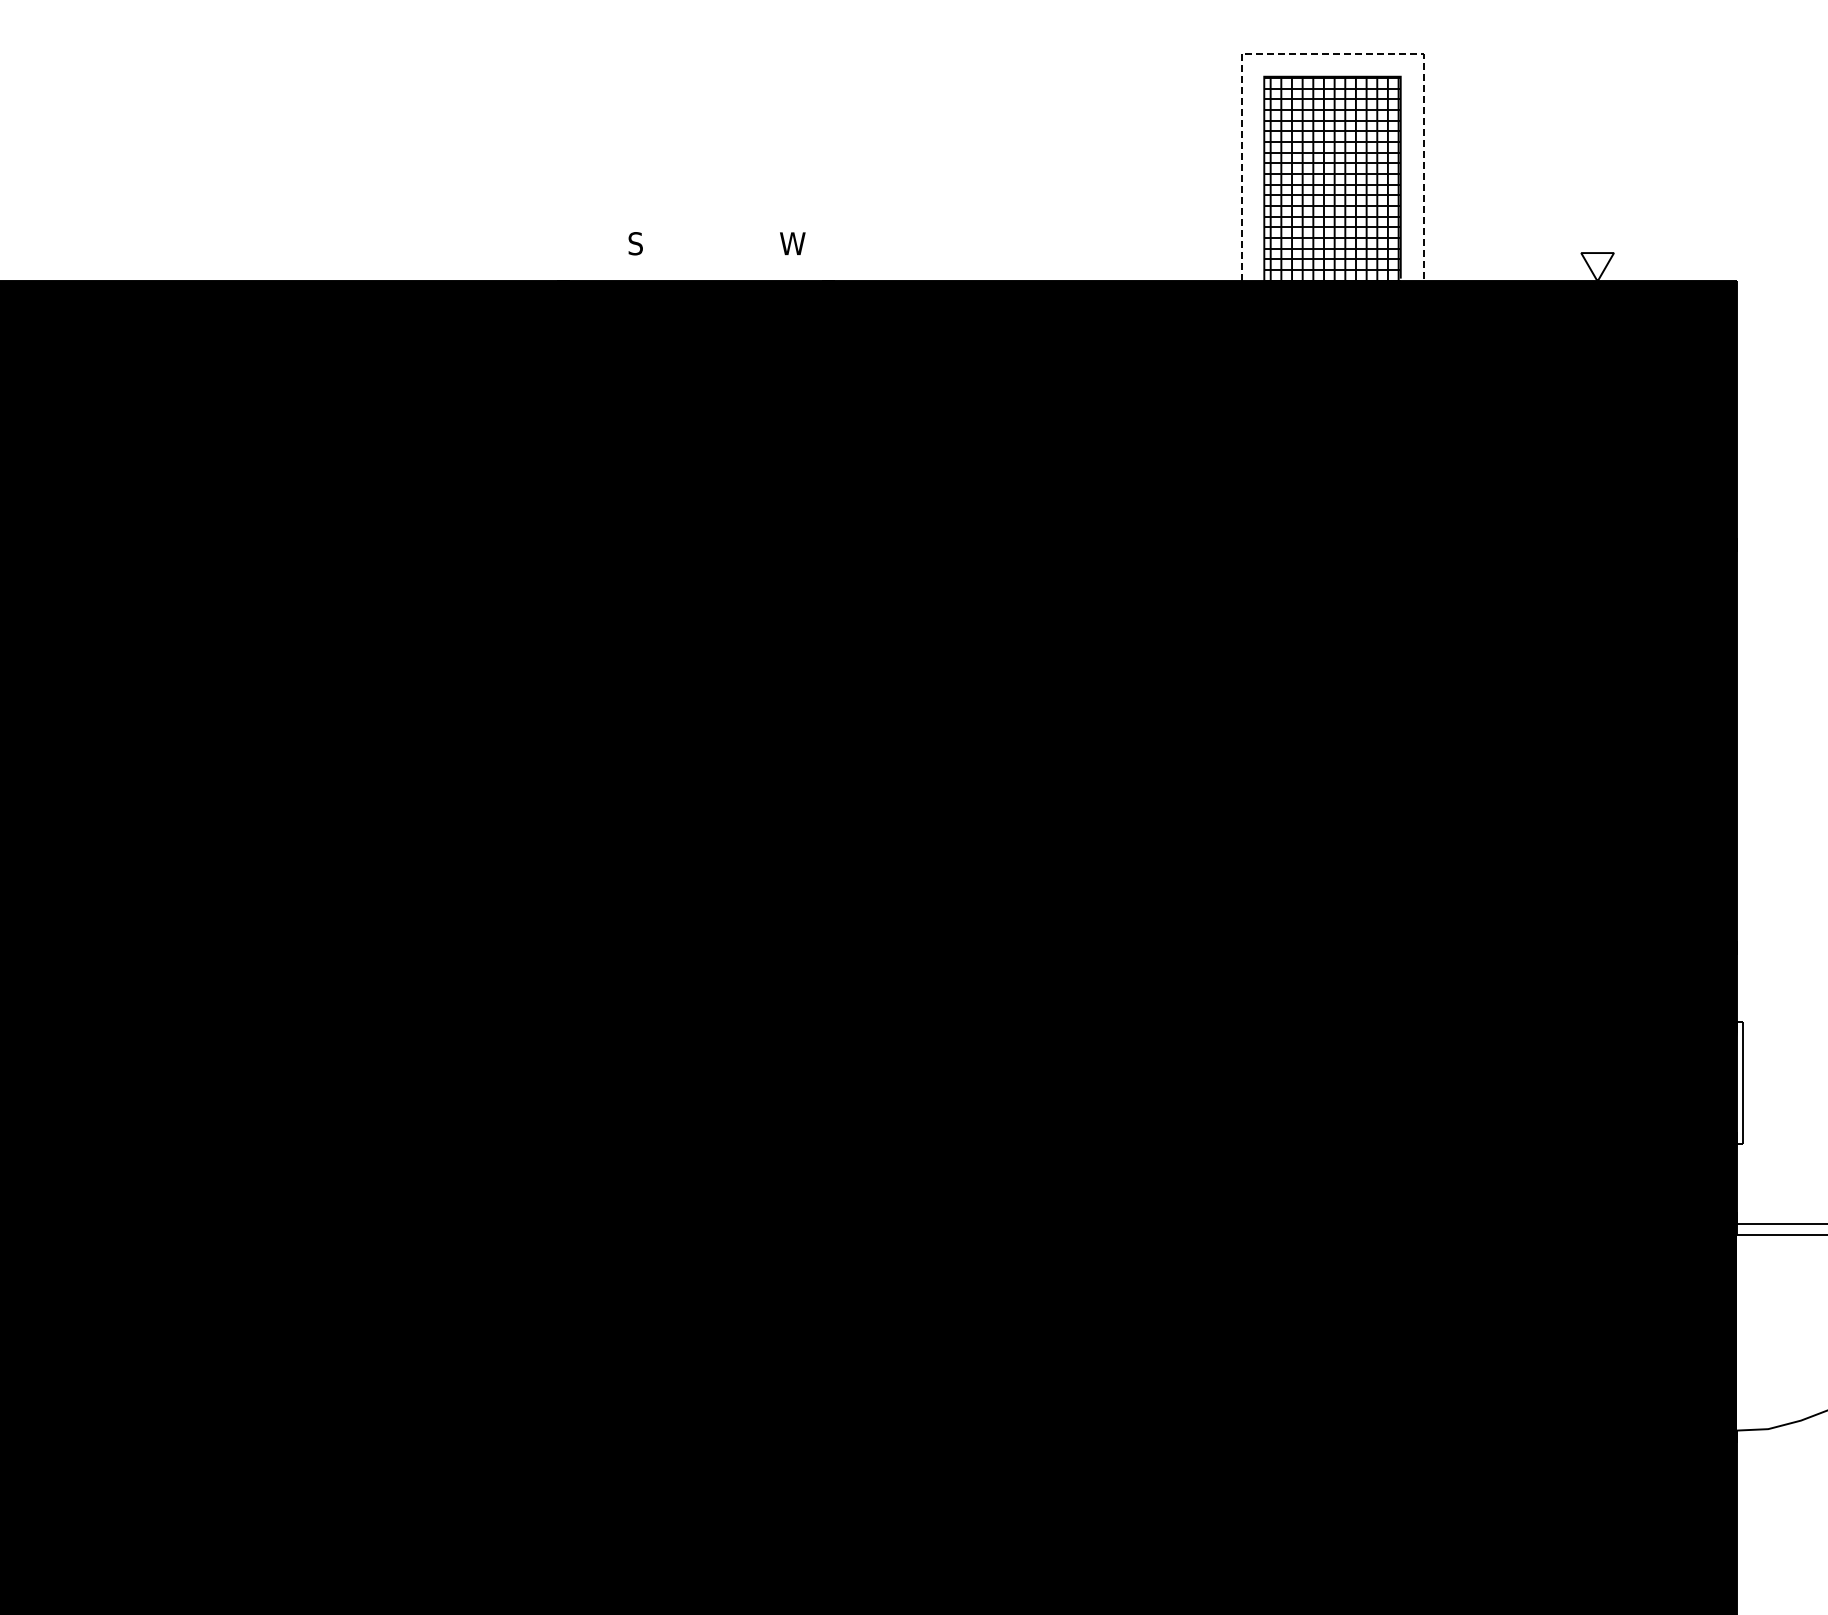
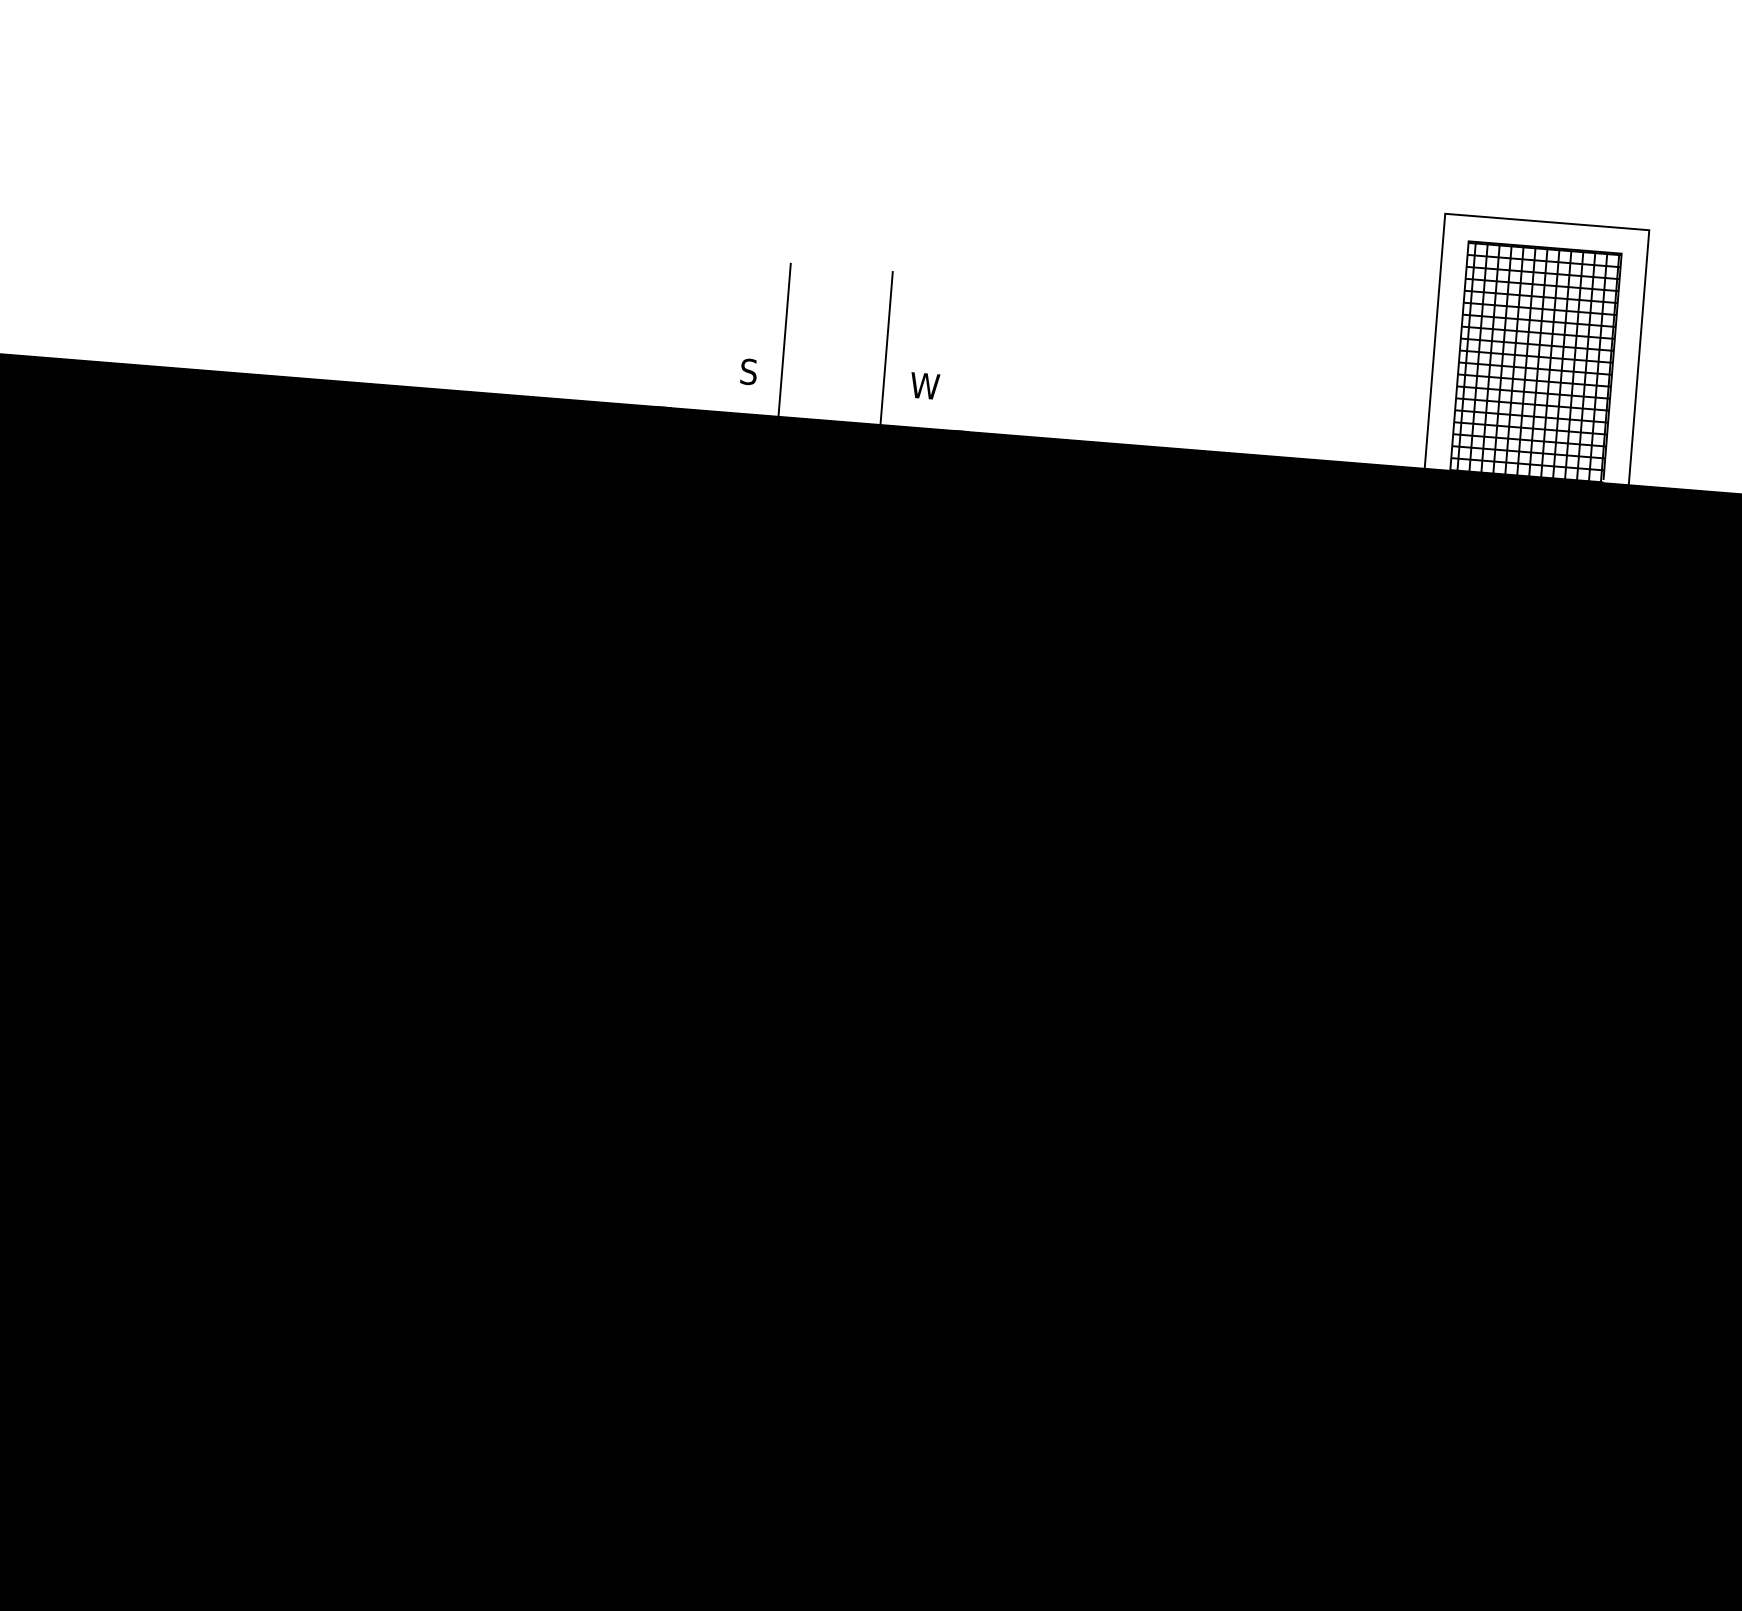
line: (1333, 54) -> (1548, 222), dashed -> solid
line: (665, 212) -> (785, 339), added
line: (756, 212) -> (887, 347), added

